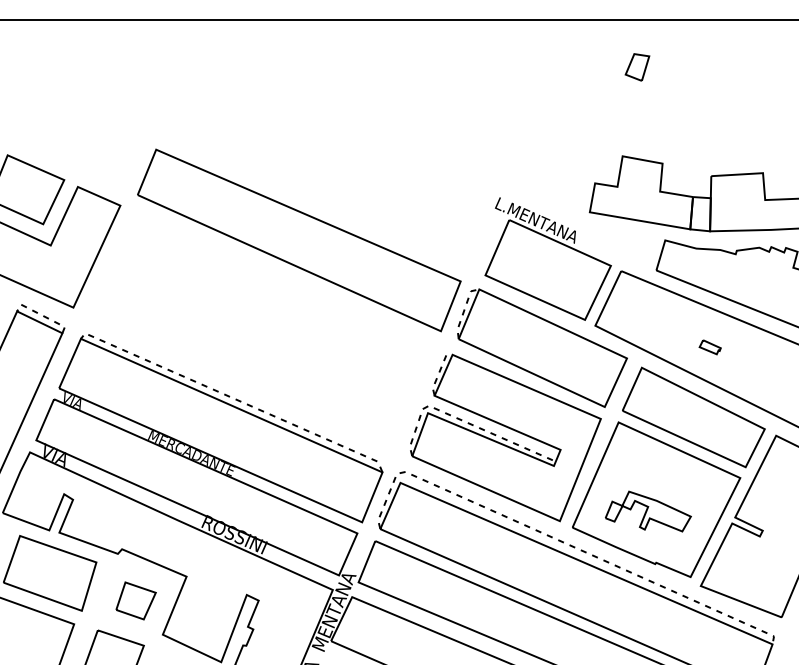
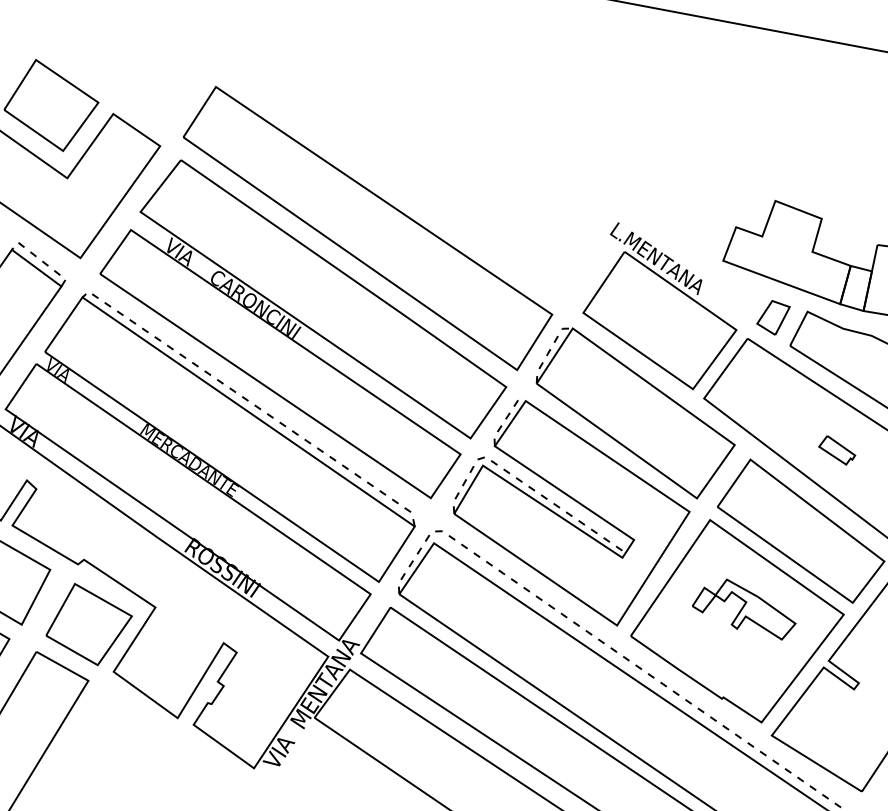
part: (637, 67) -> (773, 317), moved
part: (263, 330) -> (303, 328), added
part: (710, 347) -> (837, 450), size x1.43
part: (648, 511) -> (745, 607), moved
part: (135, 600) -> (88, 624), size x1.67

